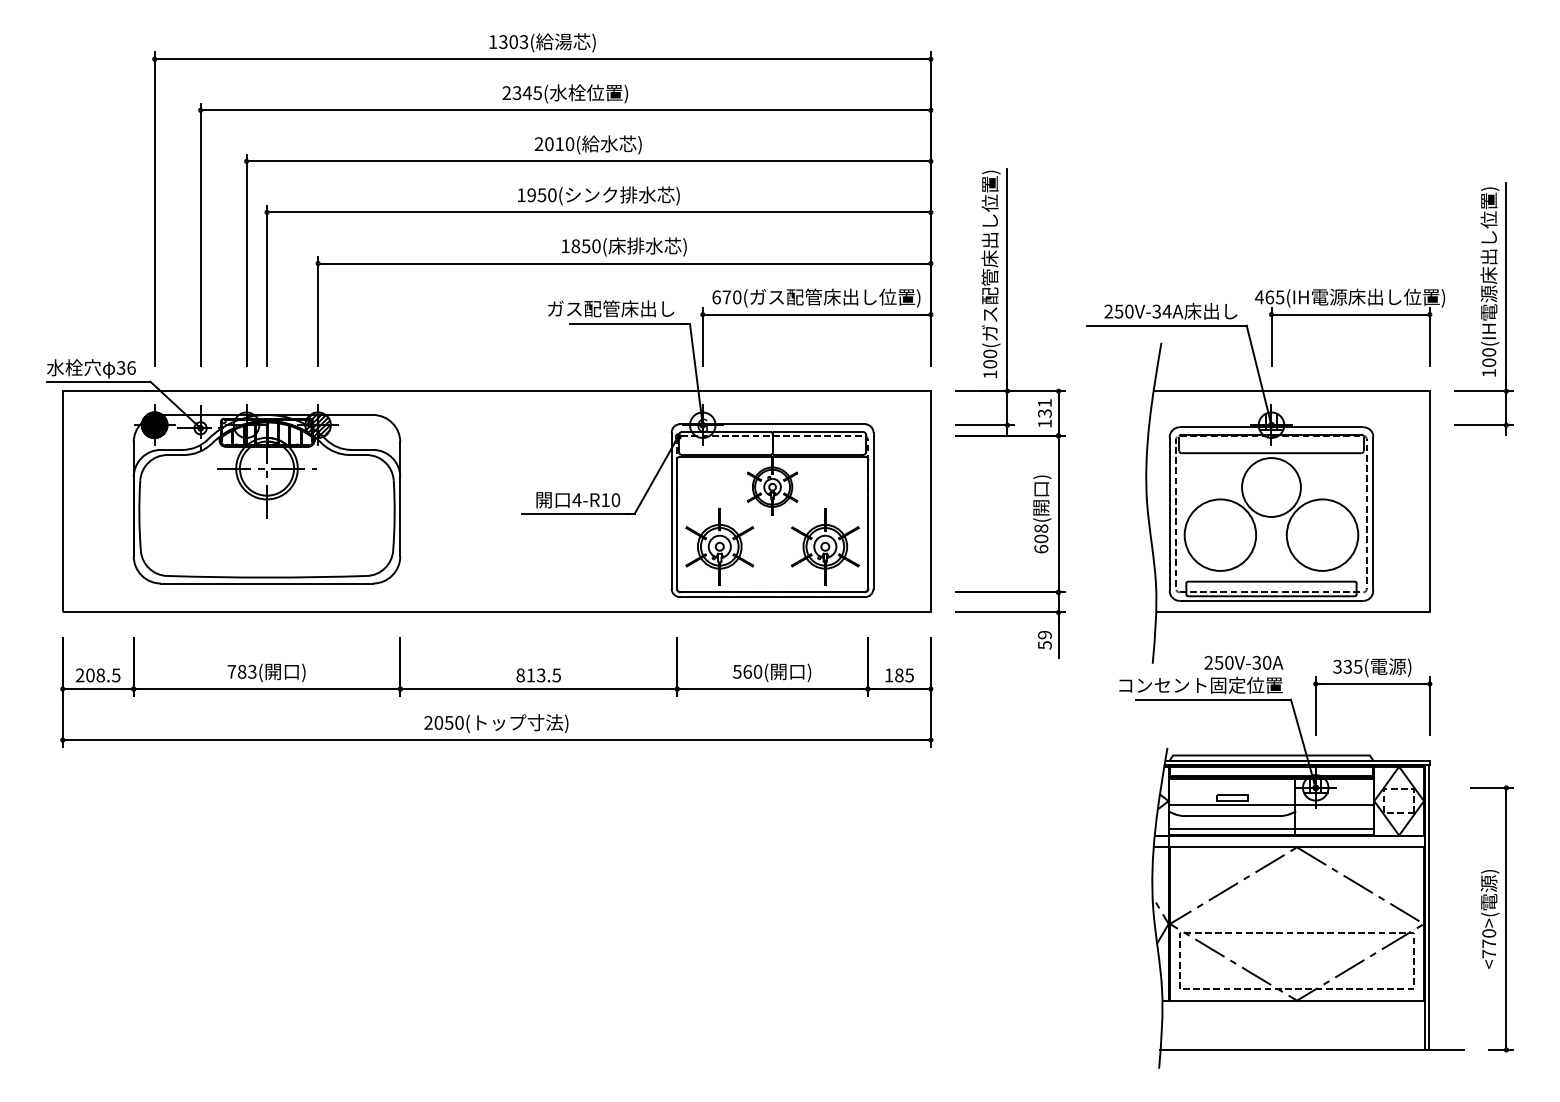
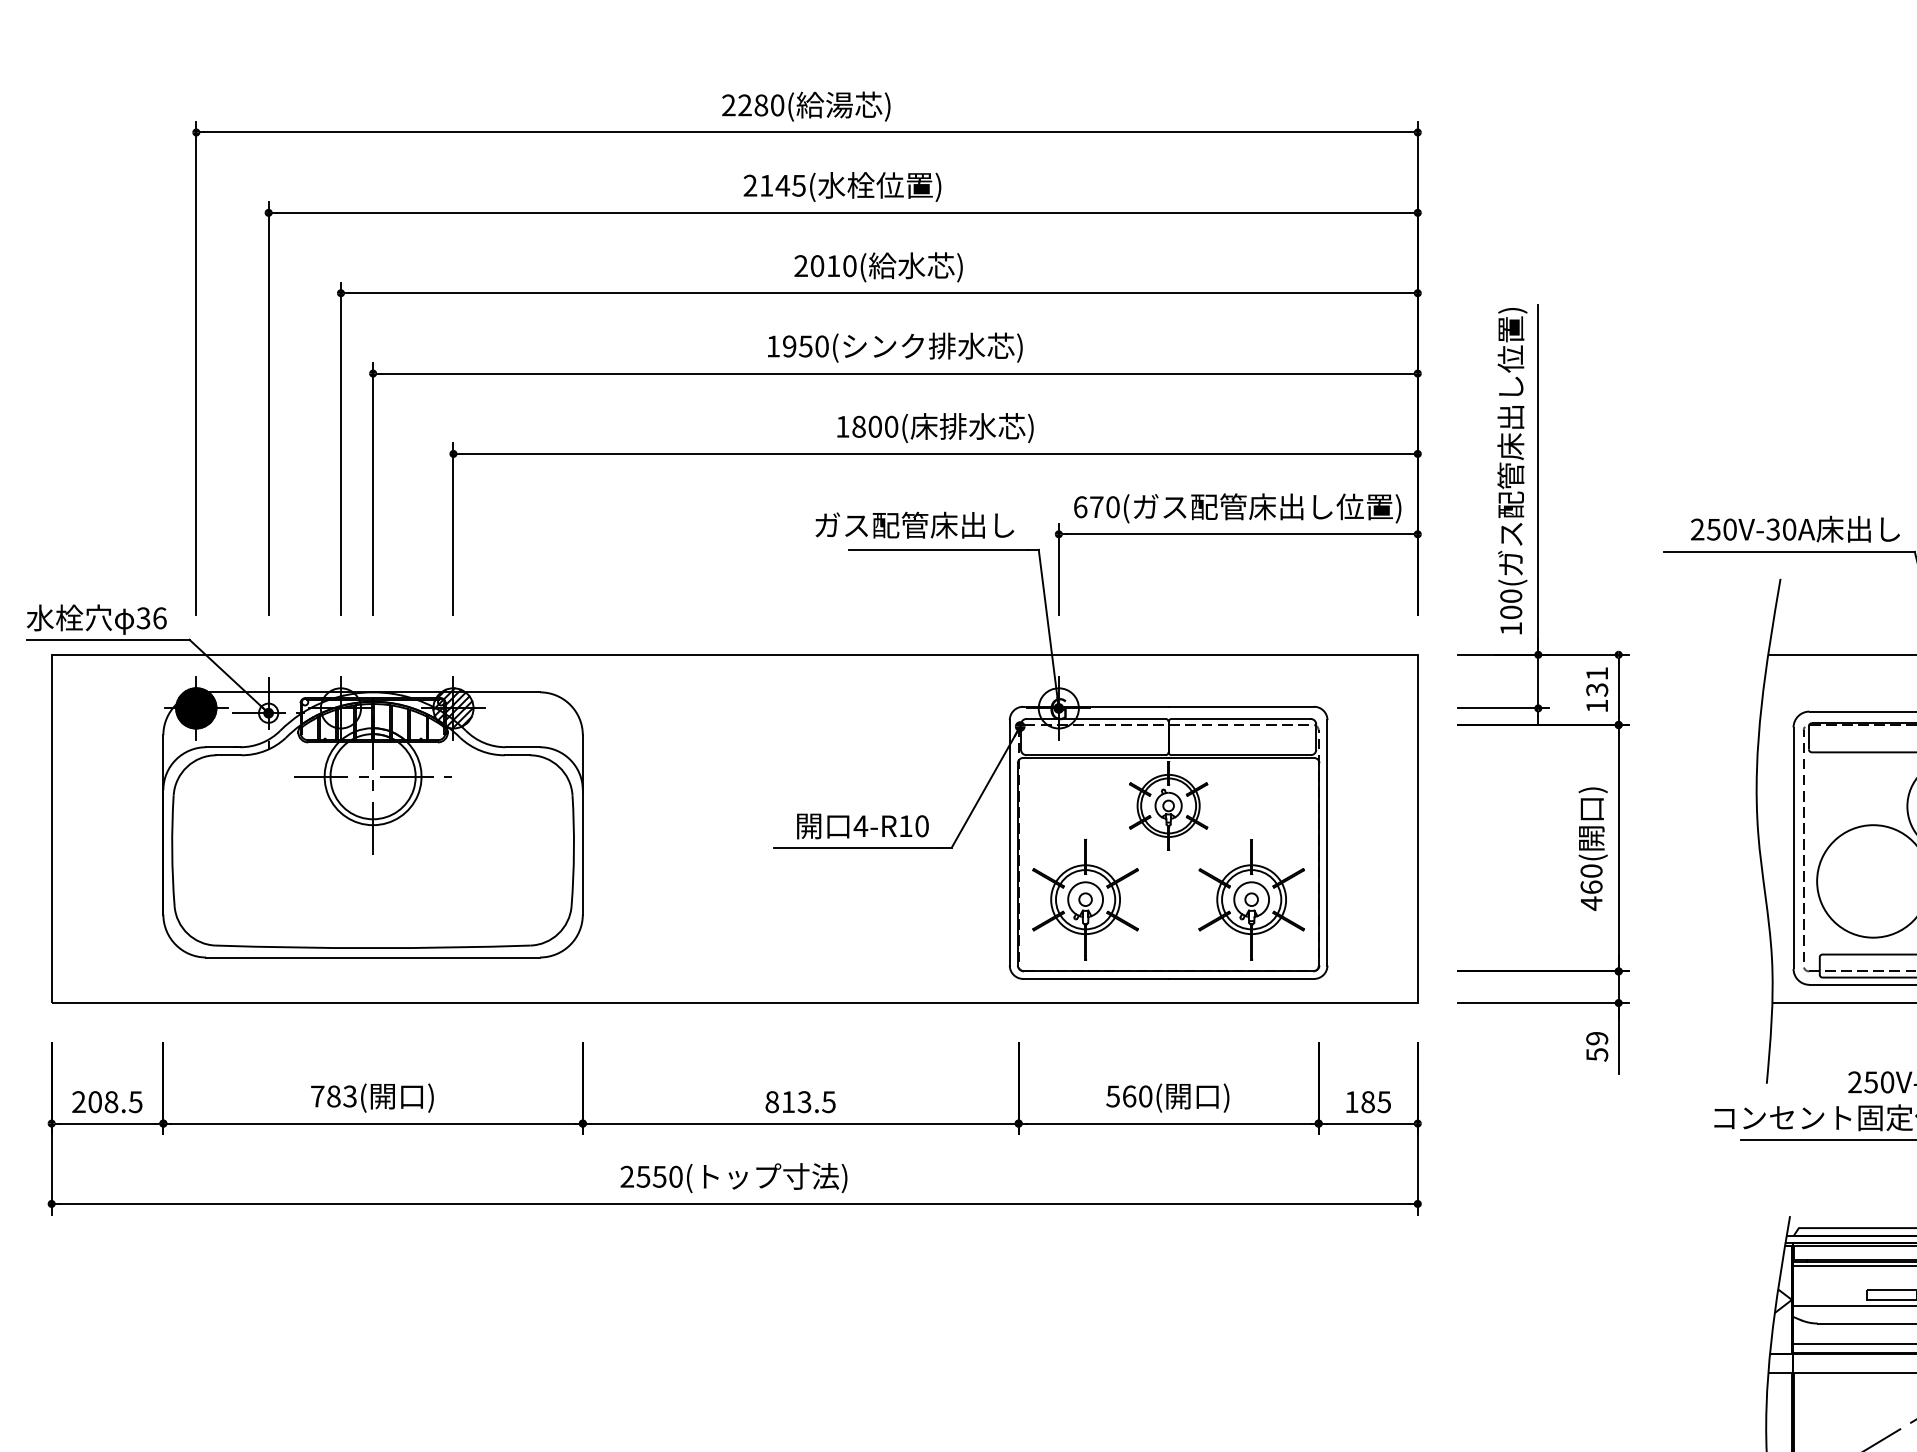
text: (508, 41) -> (753, 104), 1303 -> 2280
text: (516, 93) -> (765, 186), 2345( -> 2145(
text: (585, 246) -> (874, 427), 1850( -> 1800(
text: (1166, 311) -> (1788, 529), 250V-34A -> 250V-30A
text: (1041, 538) -> (1591, 886), 608( -> 460(
text: (438, 722) -> (642, 1176), 2050 -> 2550

